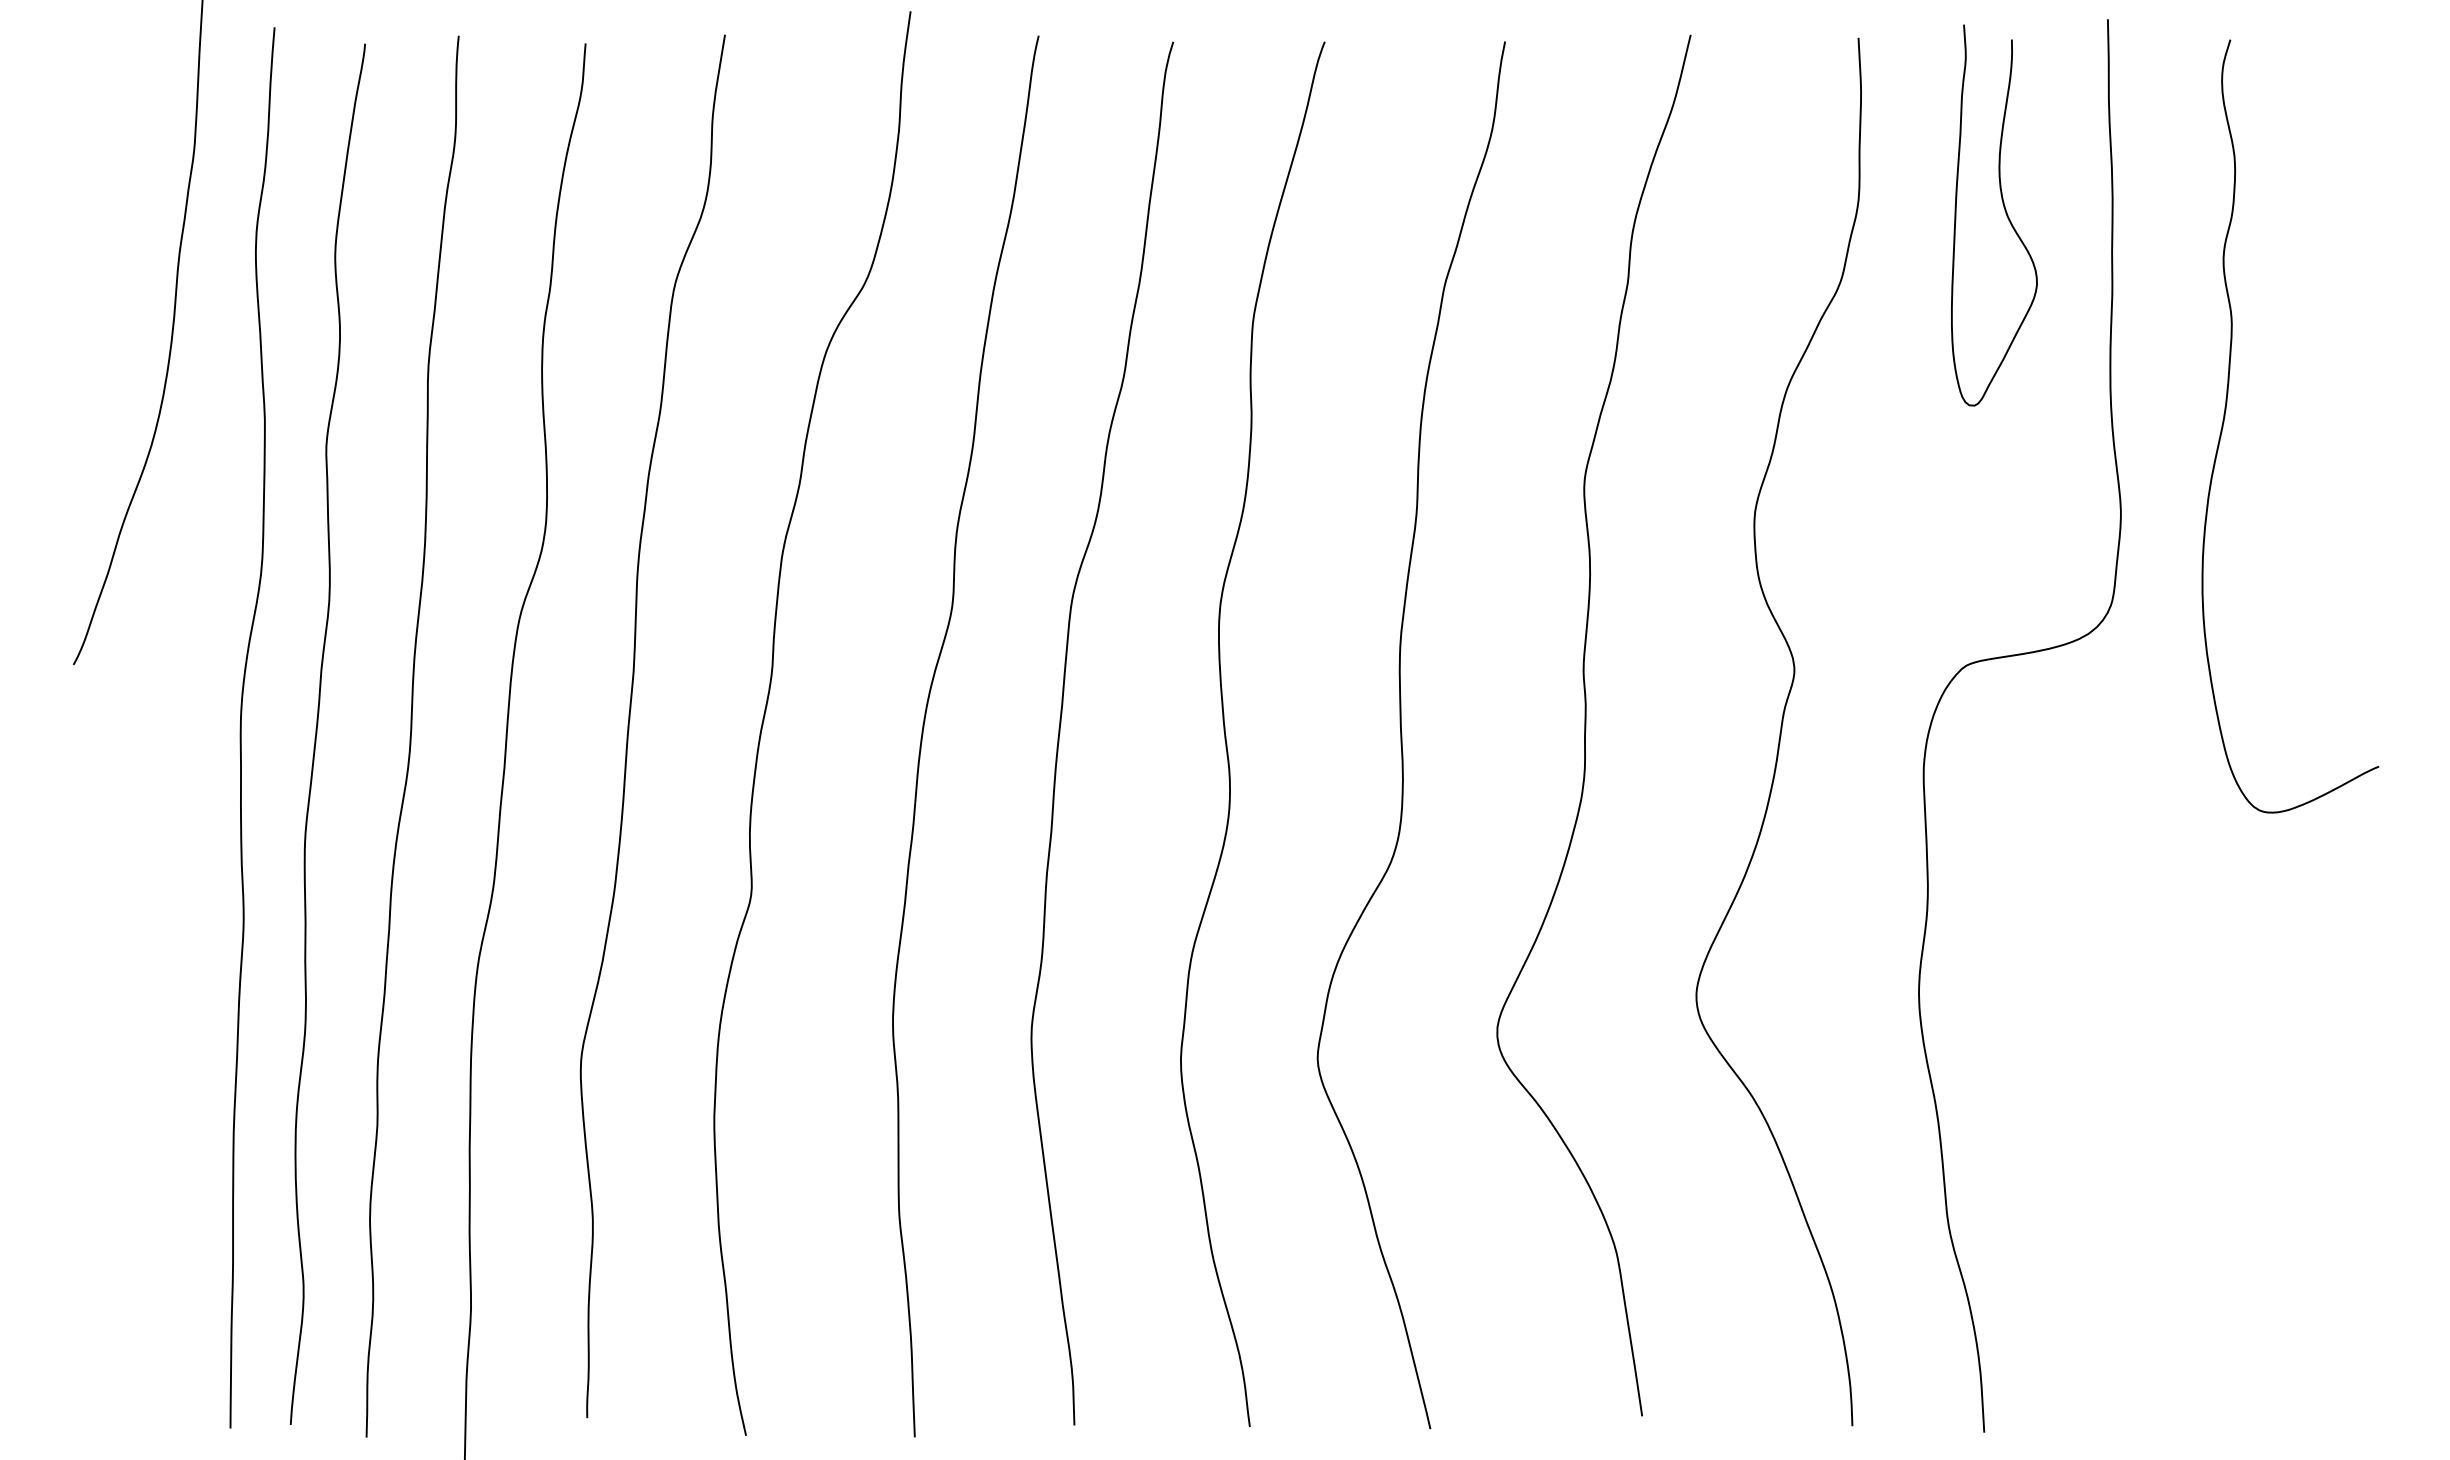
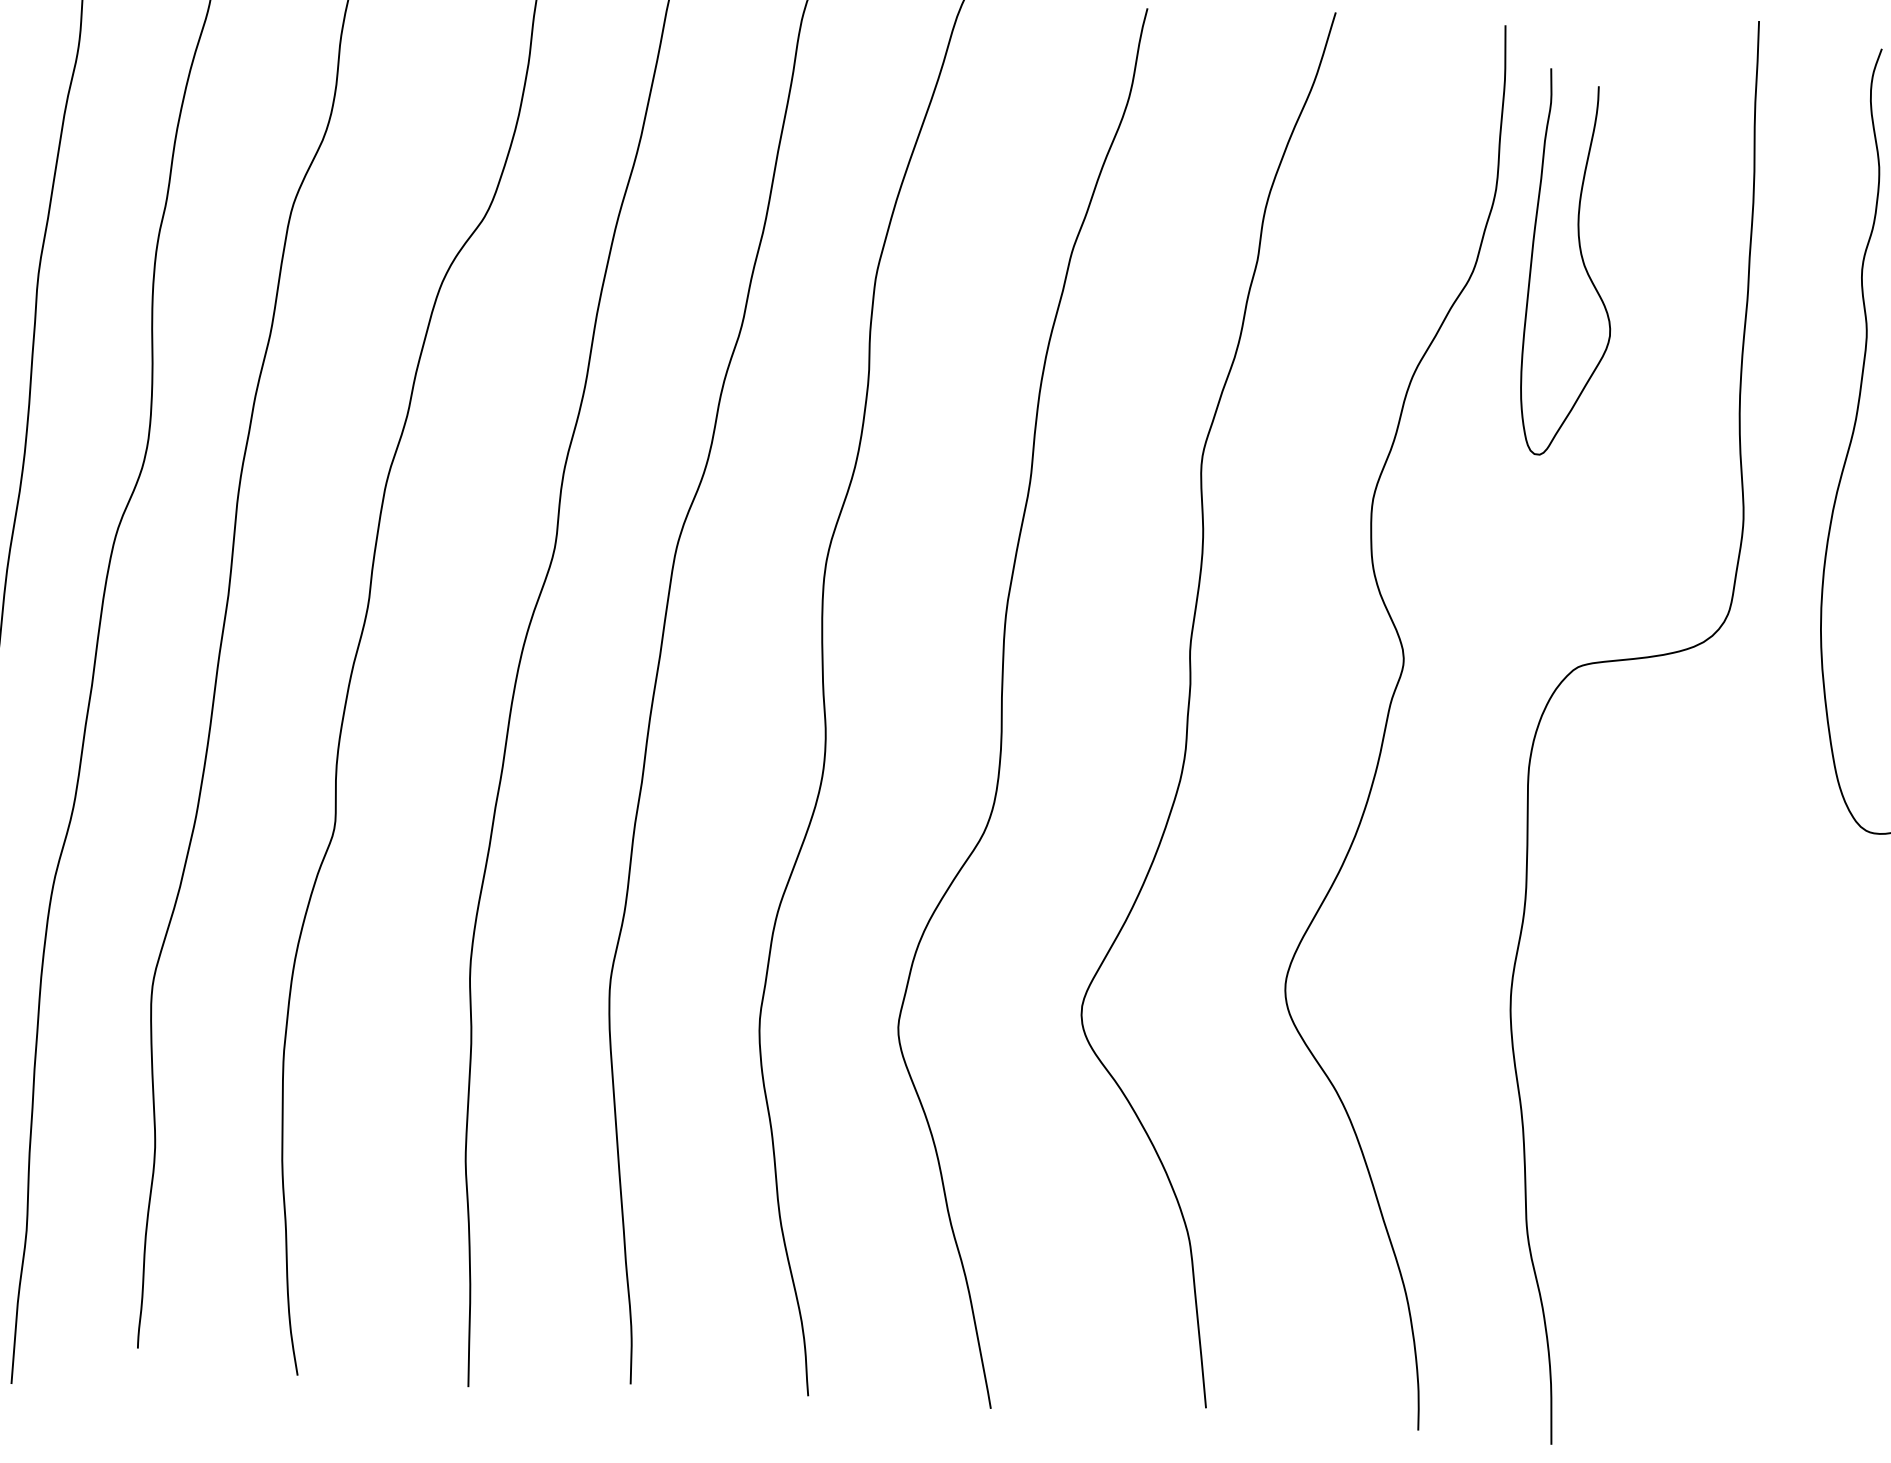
curve: (2004, 210) -> (1581, 258), moved

